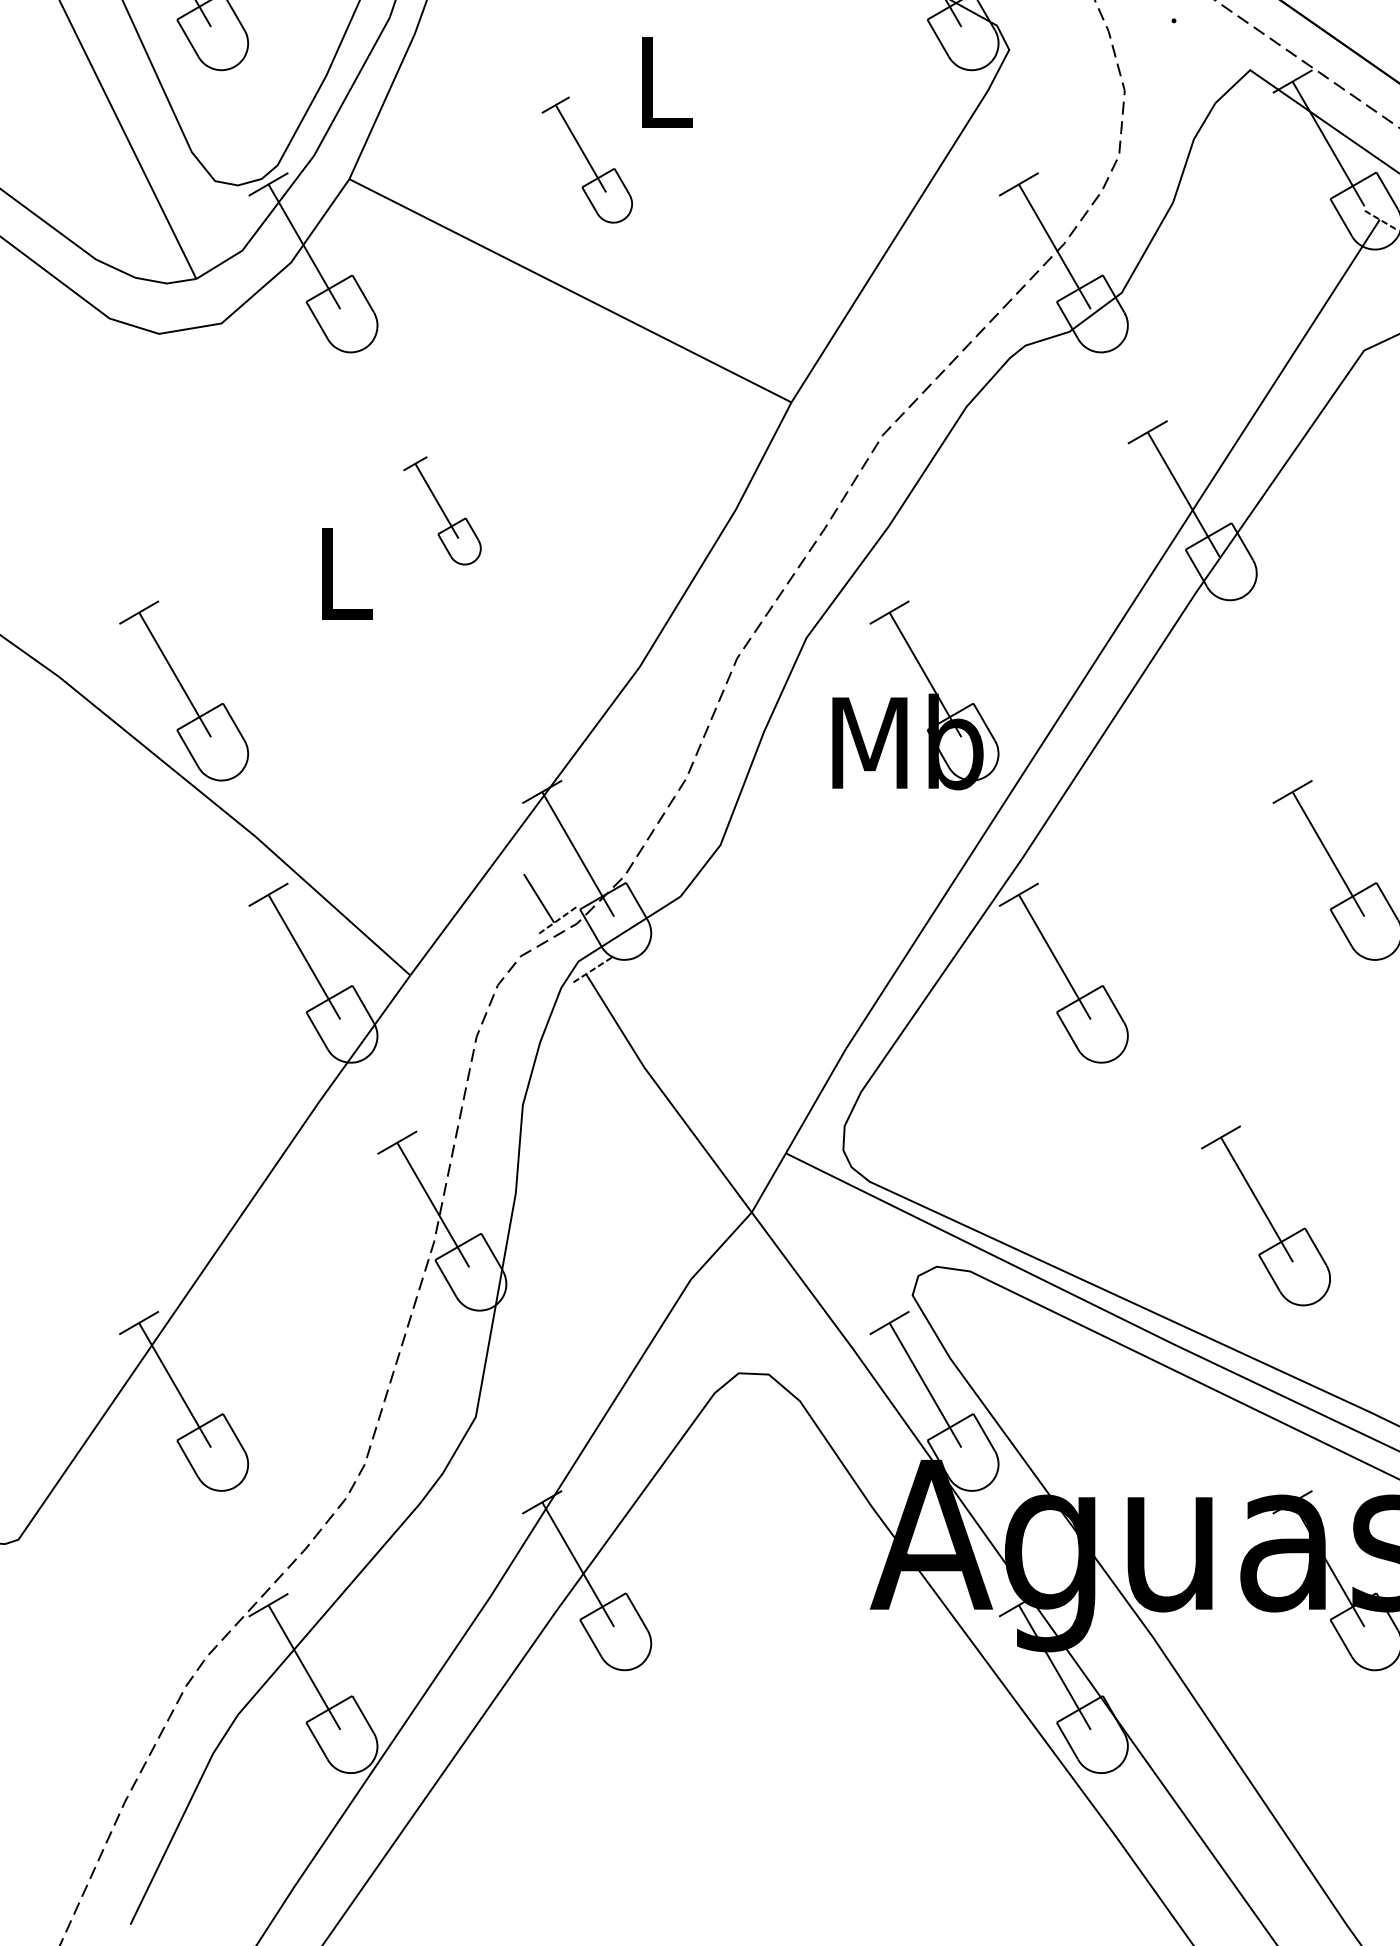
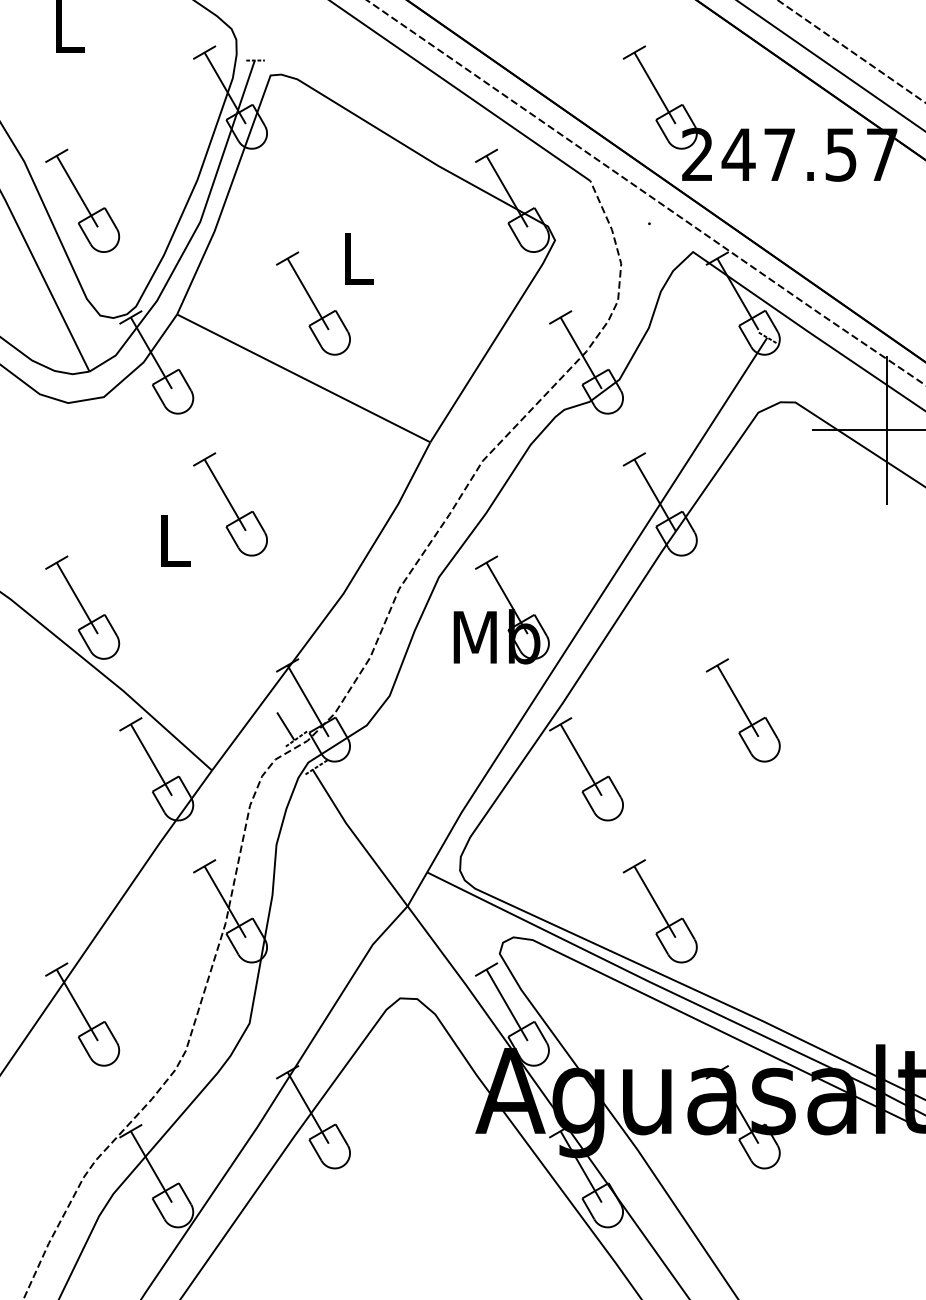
part: (587, 160) -> (313, 303), size x1.43
part: (442, 510) -> (230, 504), size x1.67
part: (1264, 1216) -> (659, 911), moved

